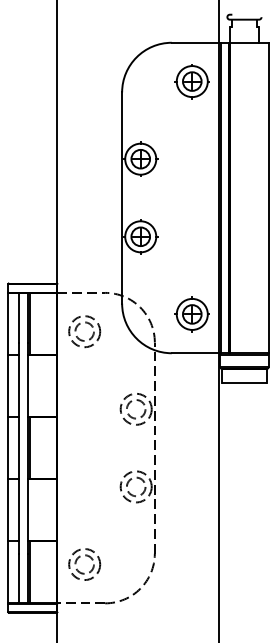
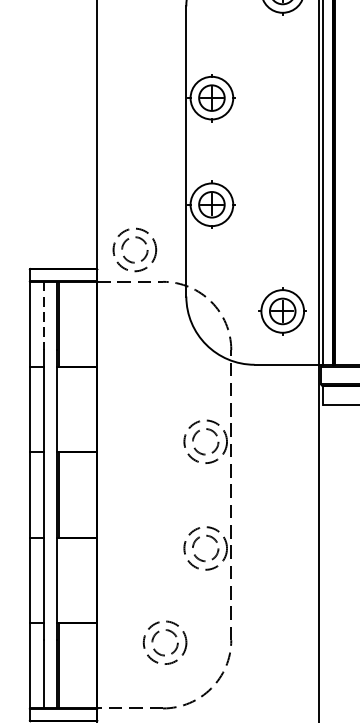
line: (18, 317) -> (43, 315), solid -> dashed
part: (79, 325) -> (127, 241), moved
part: (79, 558) -> (157, 634), moved

